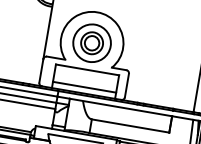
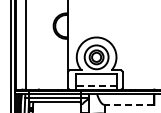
line: (84, 87) -> (96, 85), solid -> dashed
line: (130, 125) -> (129, 104), solid -> dashed

